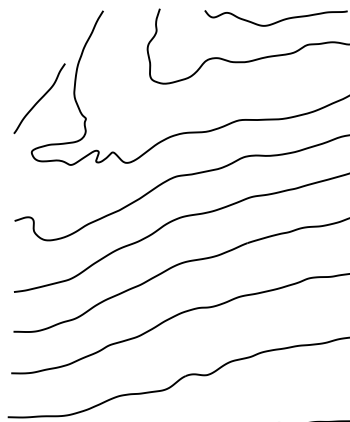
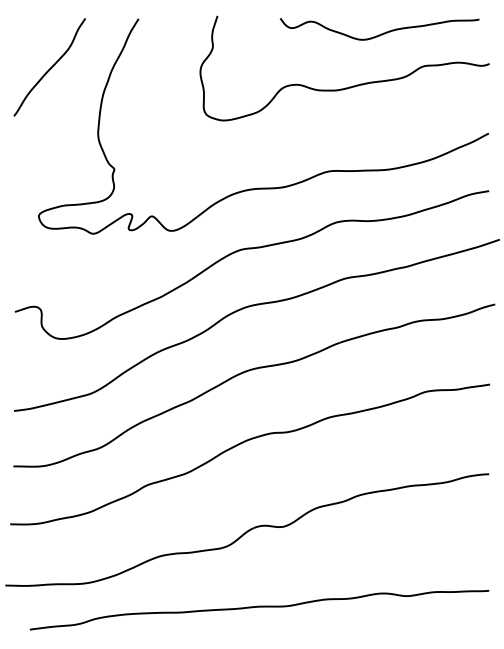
curve: (40, 98) -> (50, 67), moved

